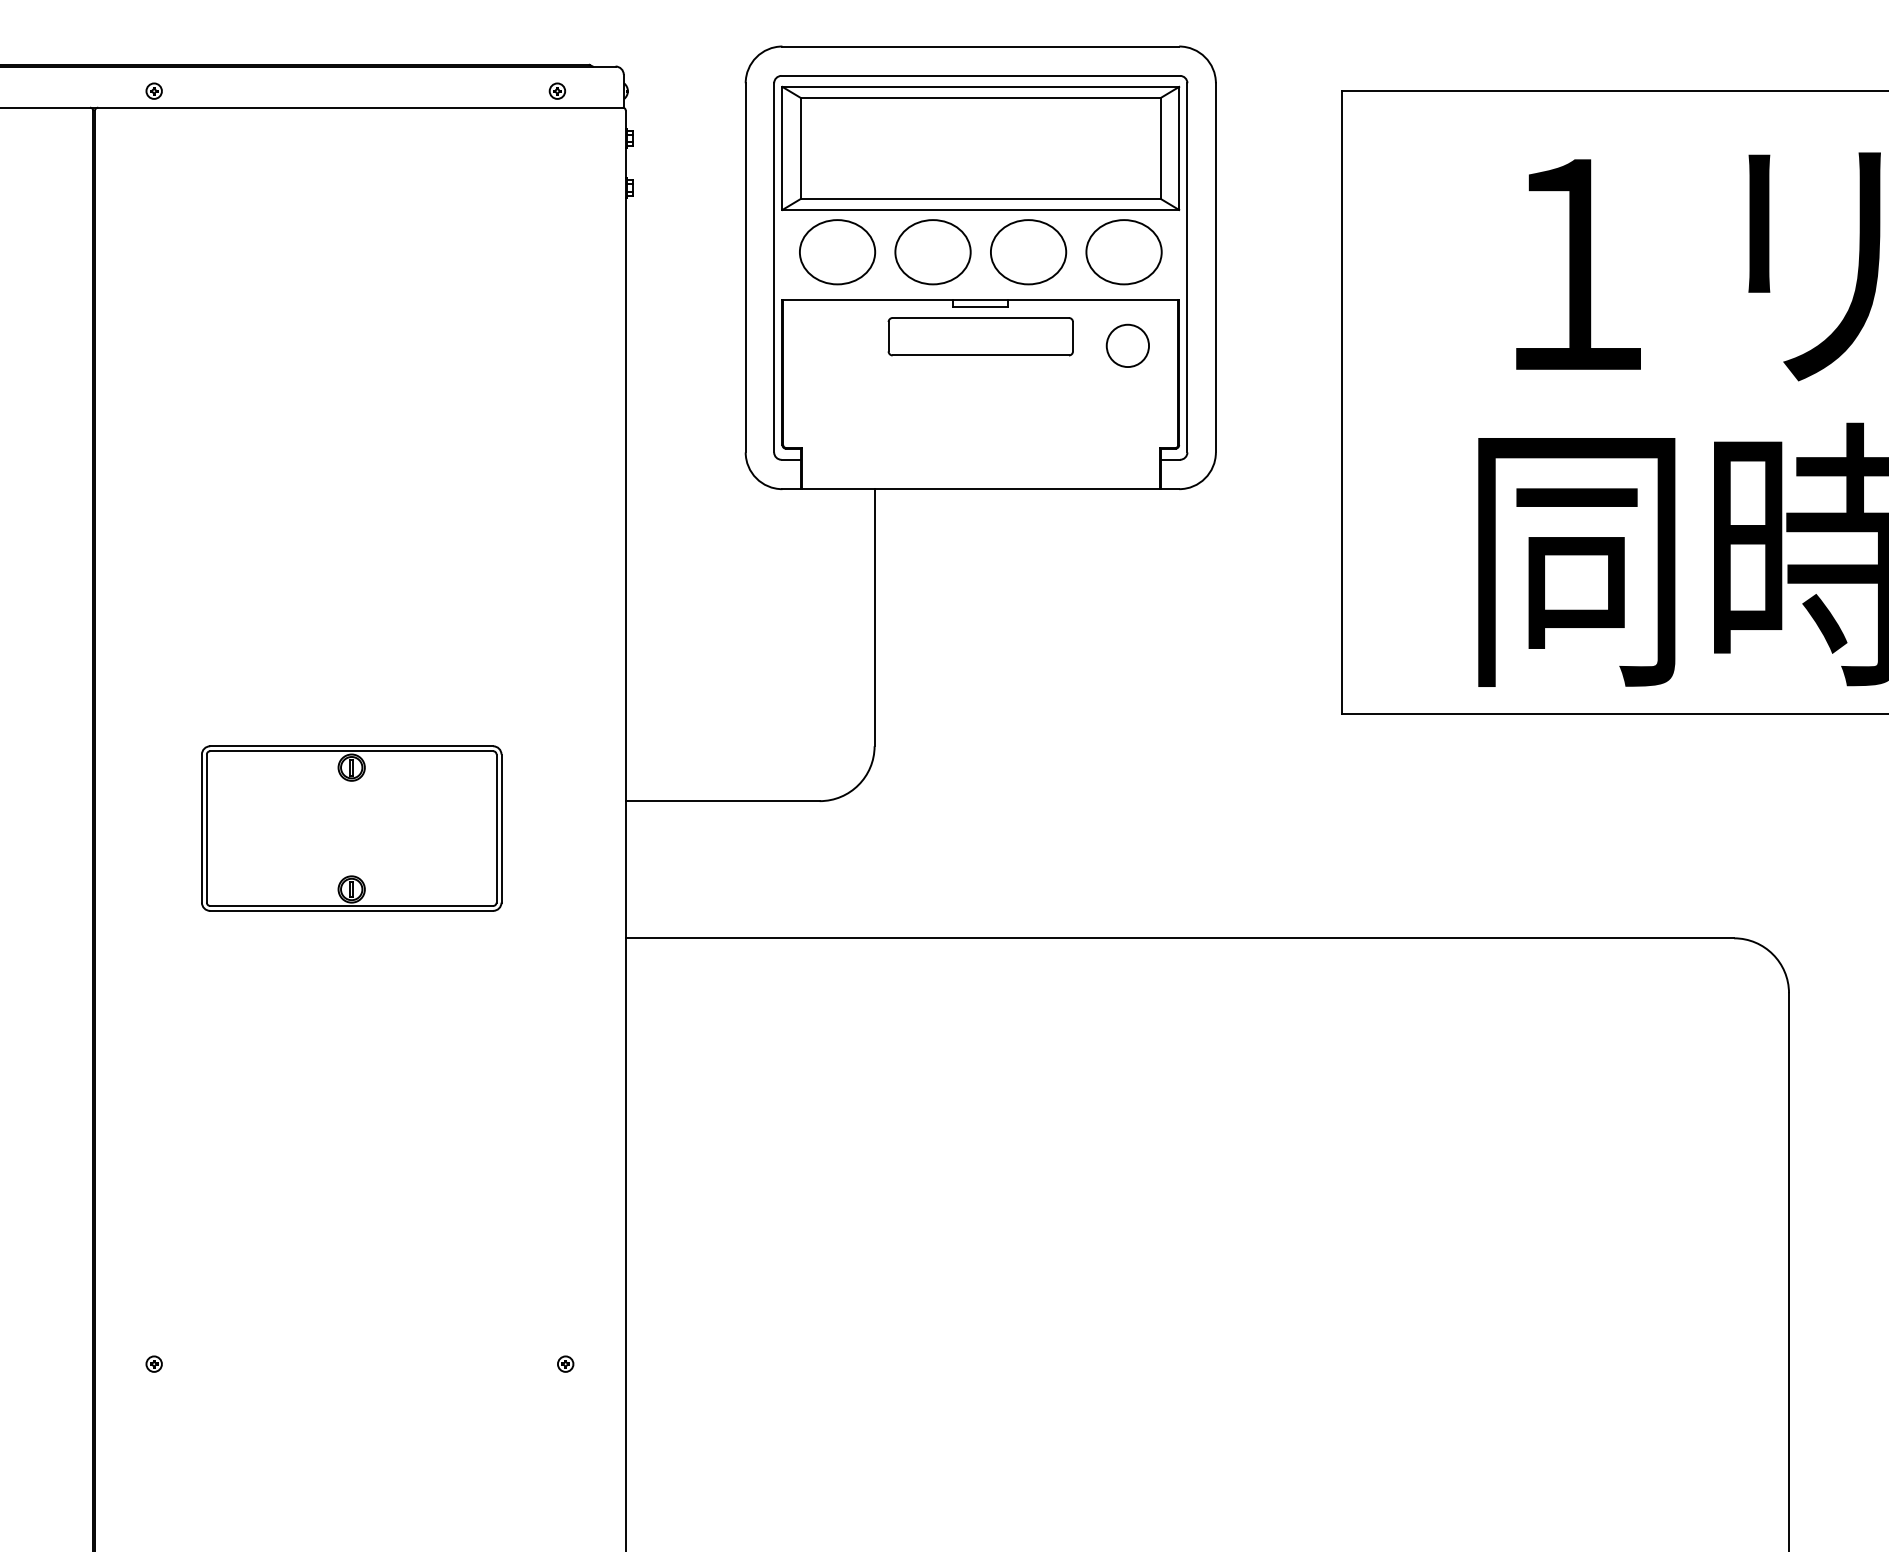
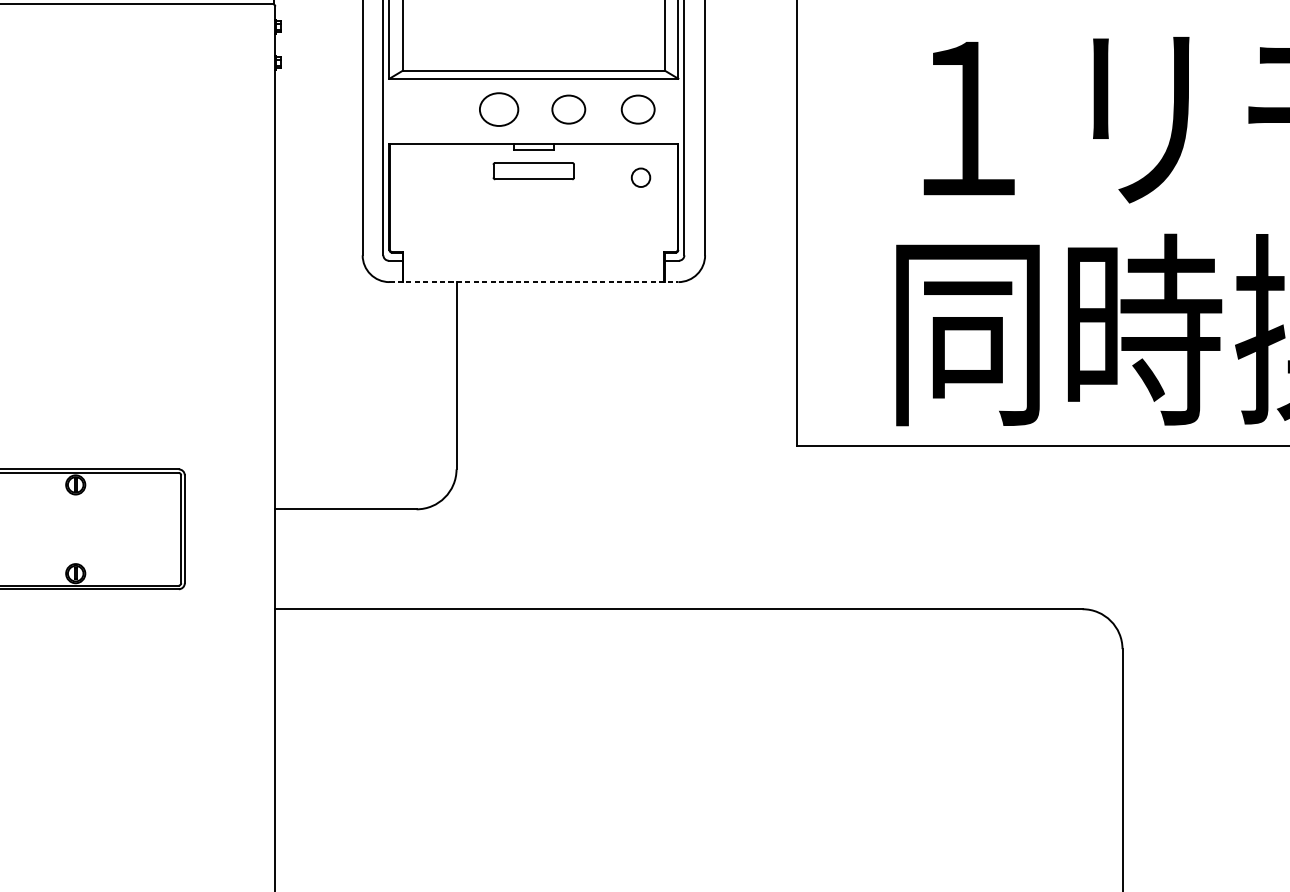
part: (837, 252) -> (429, 109), removed
part: (932, 252) -> (498, 109), size x0.7
part: (1028, 252) -> (568, 109), size x0.6
part: (1123, 252) -> (637, 109), size x0.6
part: (980, 336) -> (533, 170), size x0.6
circle: (1127, 345) -> (640, 177), size x0.6
line: (981, 489) -> (534, 282), solid -> dashed

